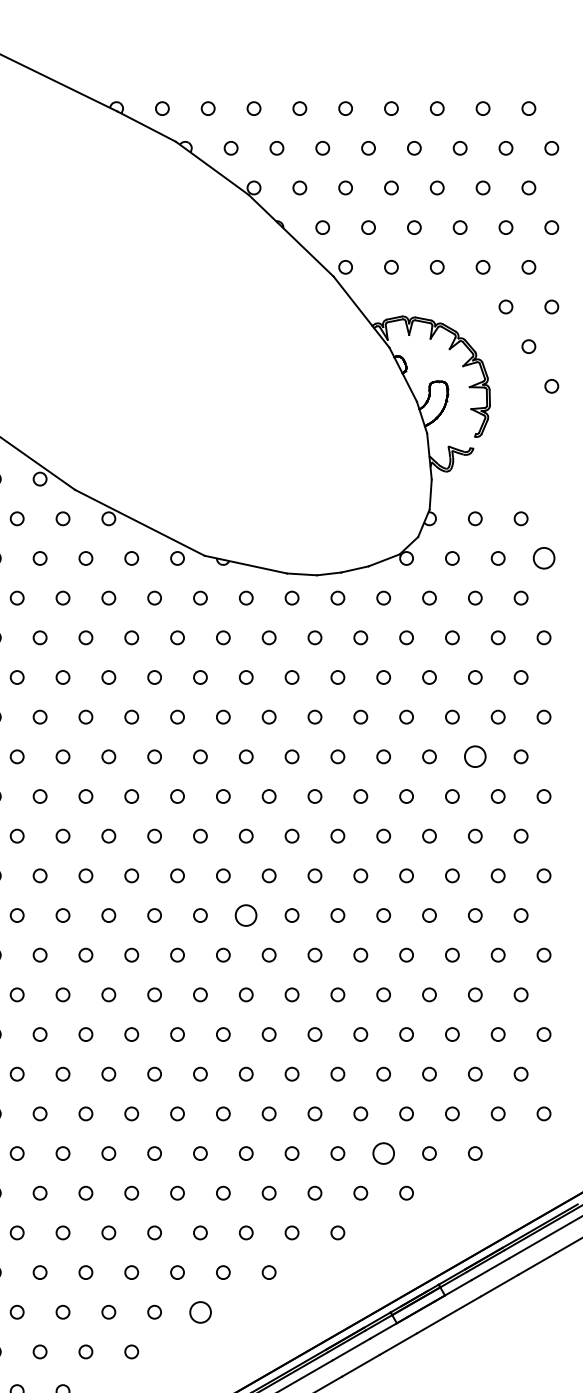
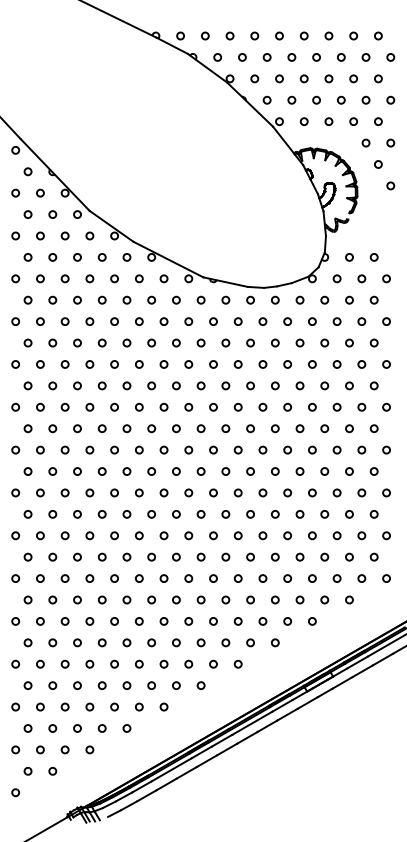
circle: (543, 557) -> (386, 278), size x0.62
circle: (475, 756) -> (349, 385), size x0.62
circle: (245, 915) -> (225, 471), size x0.62
circle: (382, 1152) -> (299, 599), size x0.62
circle: (199, 1311) -> (200, 685), size x0.62

